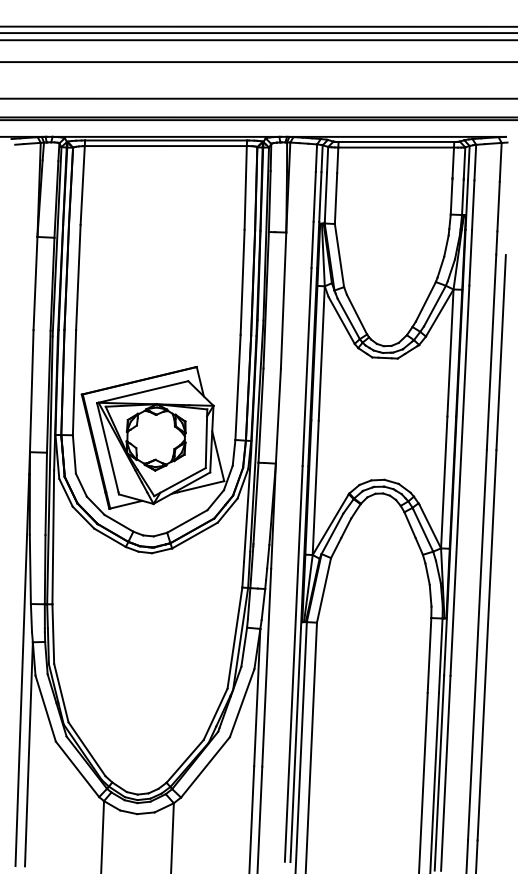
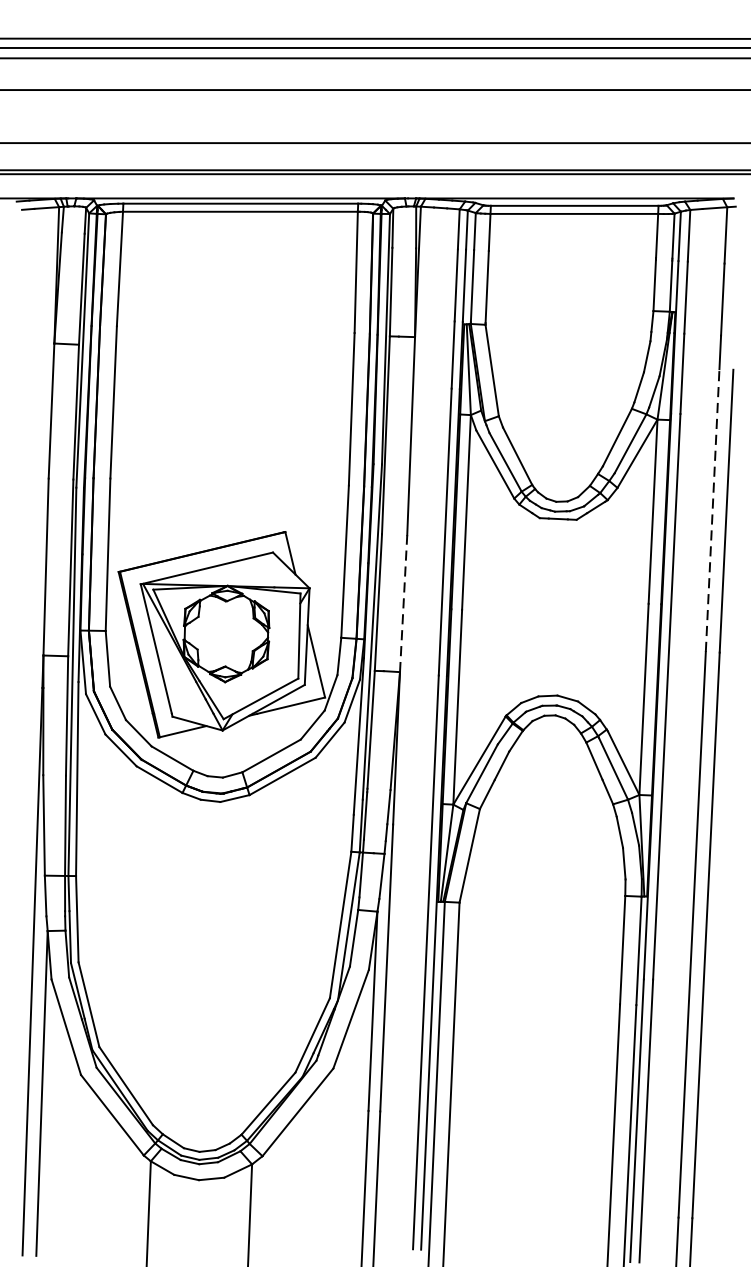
line: (491, 352) -> (712, 511), solid -> dashed
line: (278, 415) -> (403, 602), solid -> dashed

